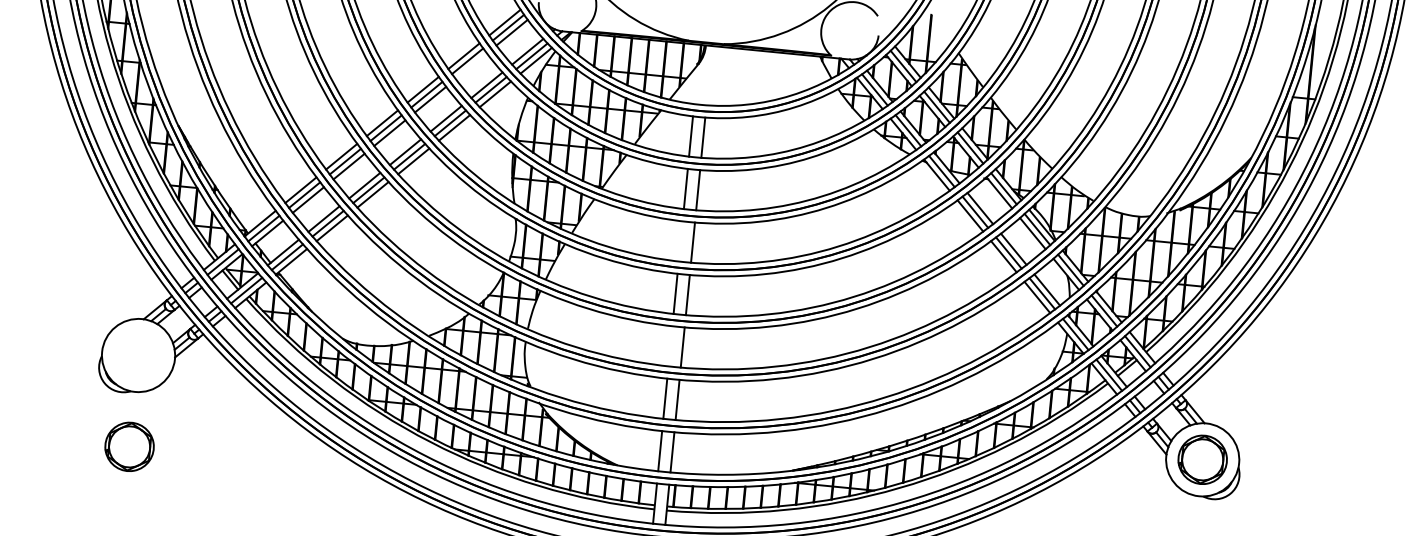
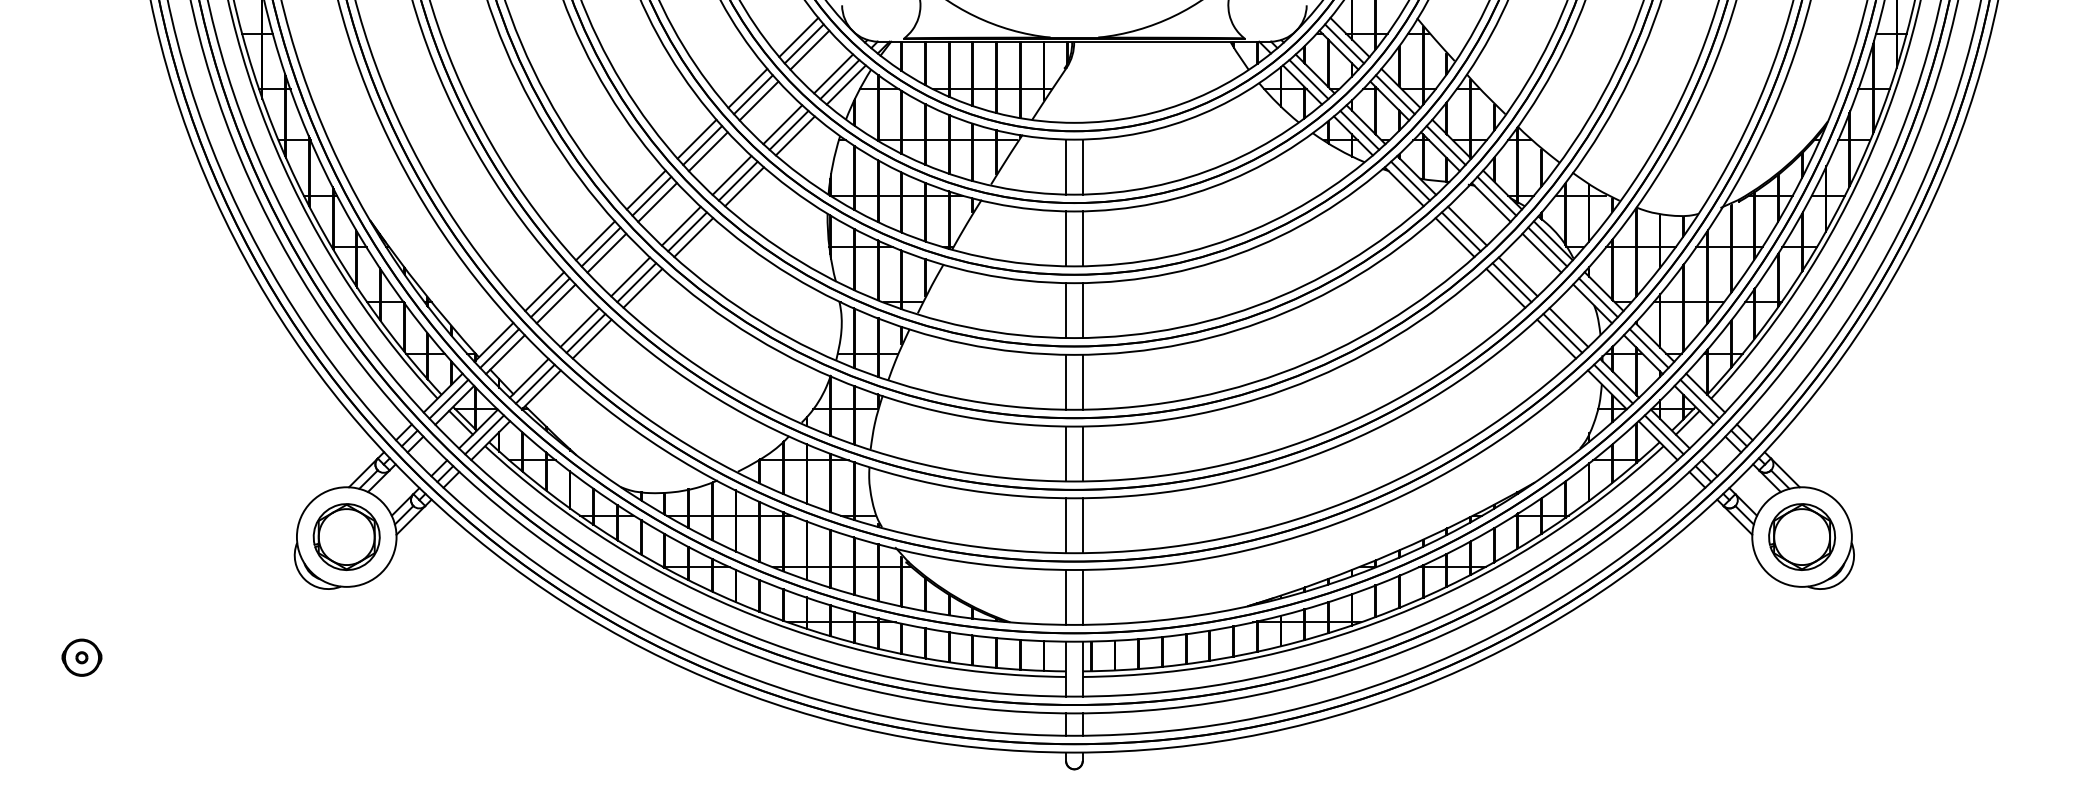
line: (470, 65) -> (758, 100), added
line: (681, 241) -> (1066, 310), added
line: (670, 346) -> (1066, 453), added
part: (129, 446) -> (346, 536), moved

